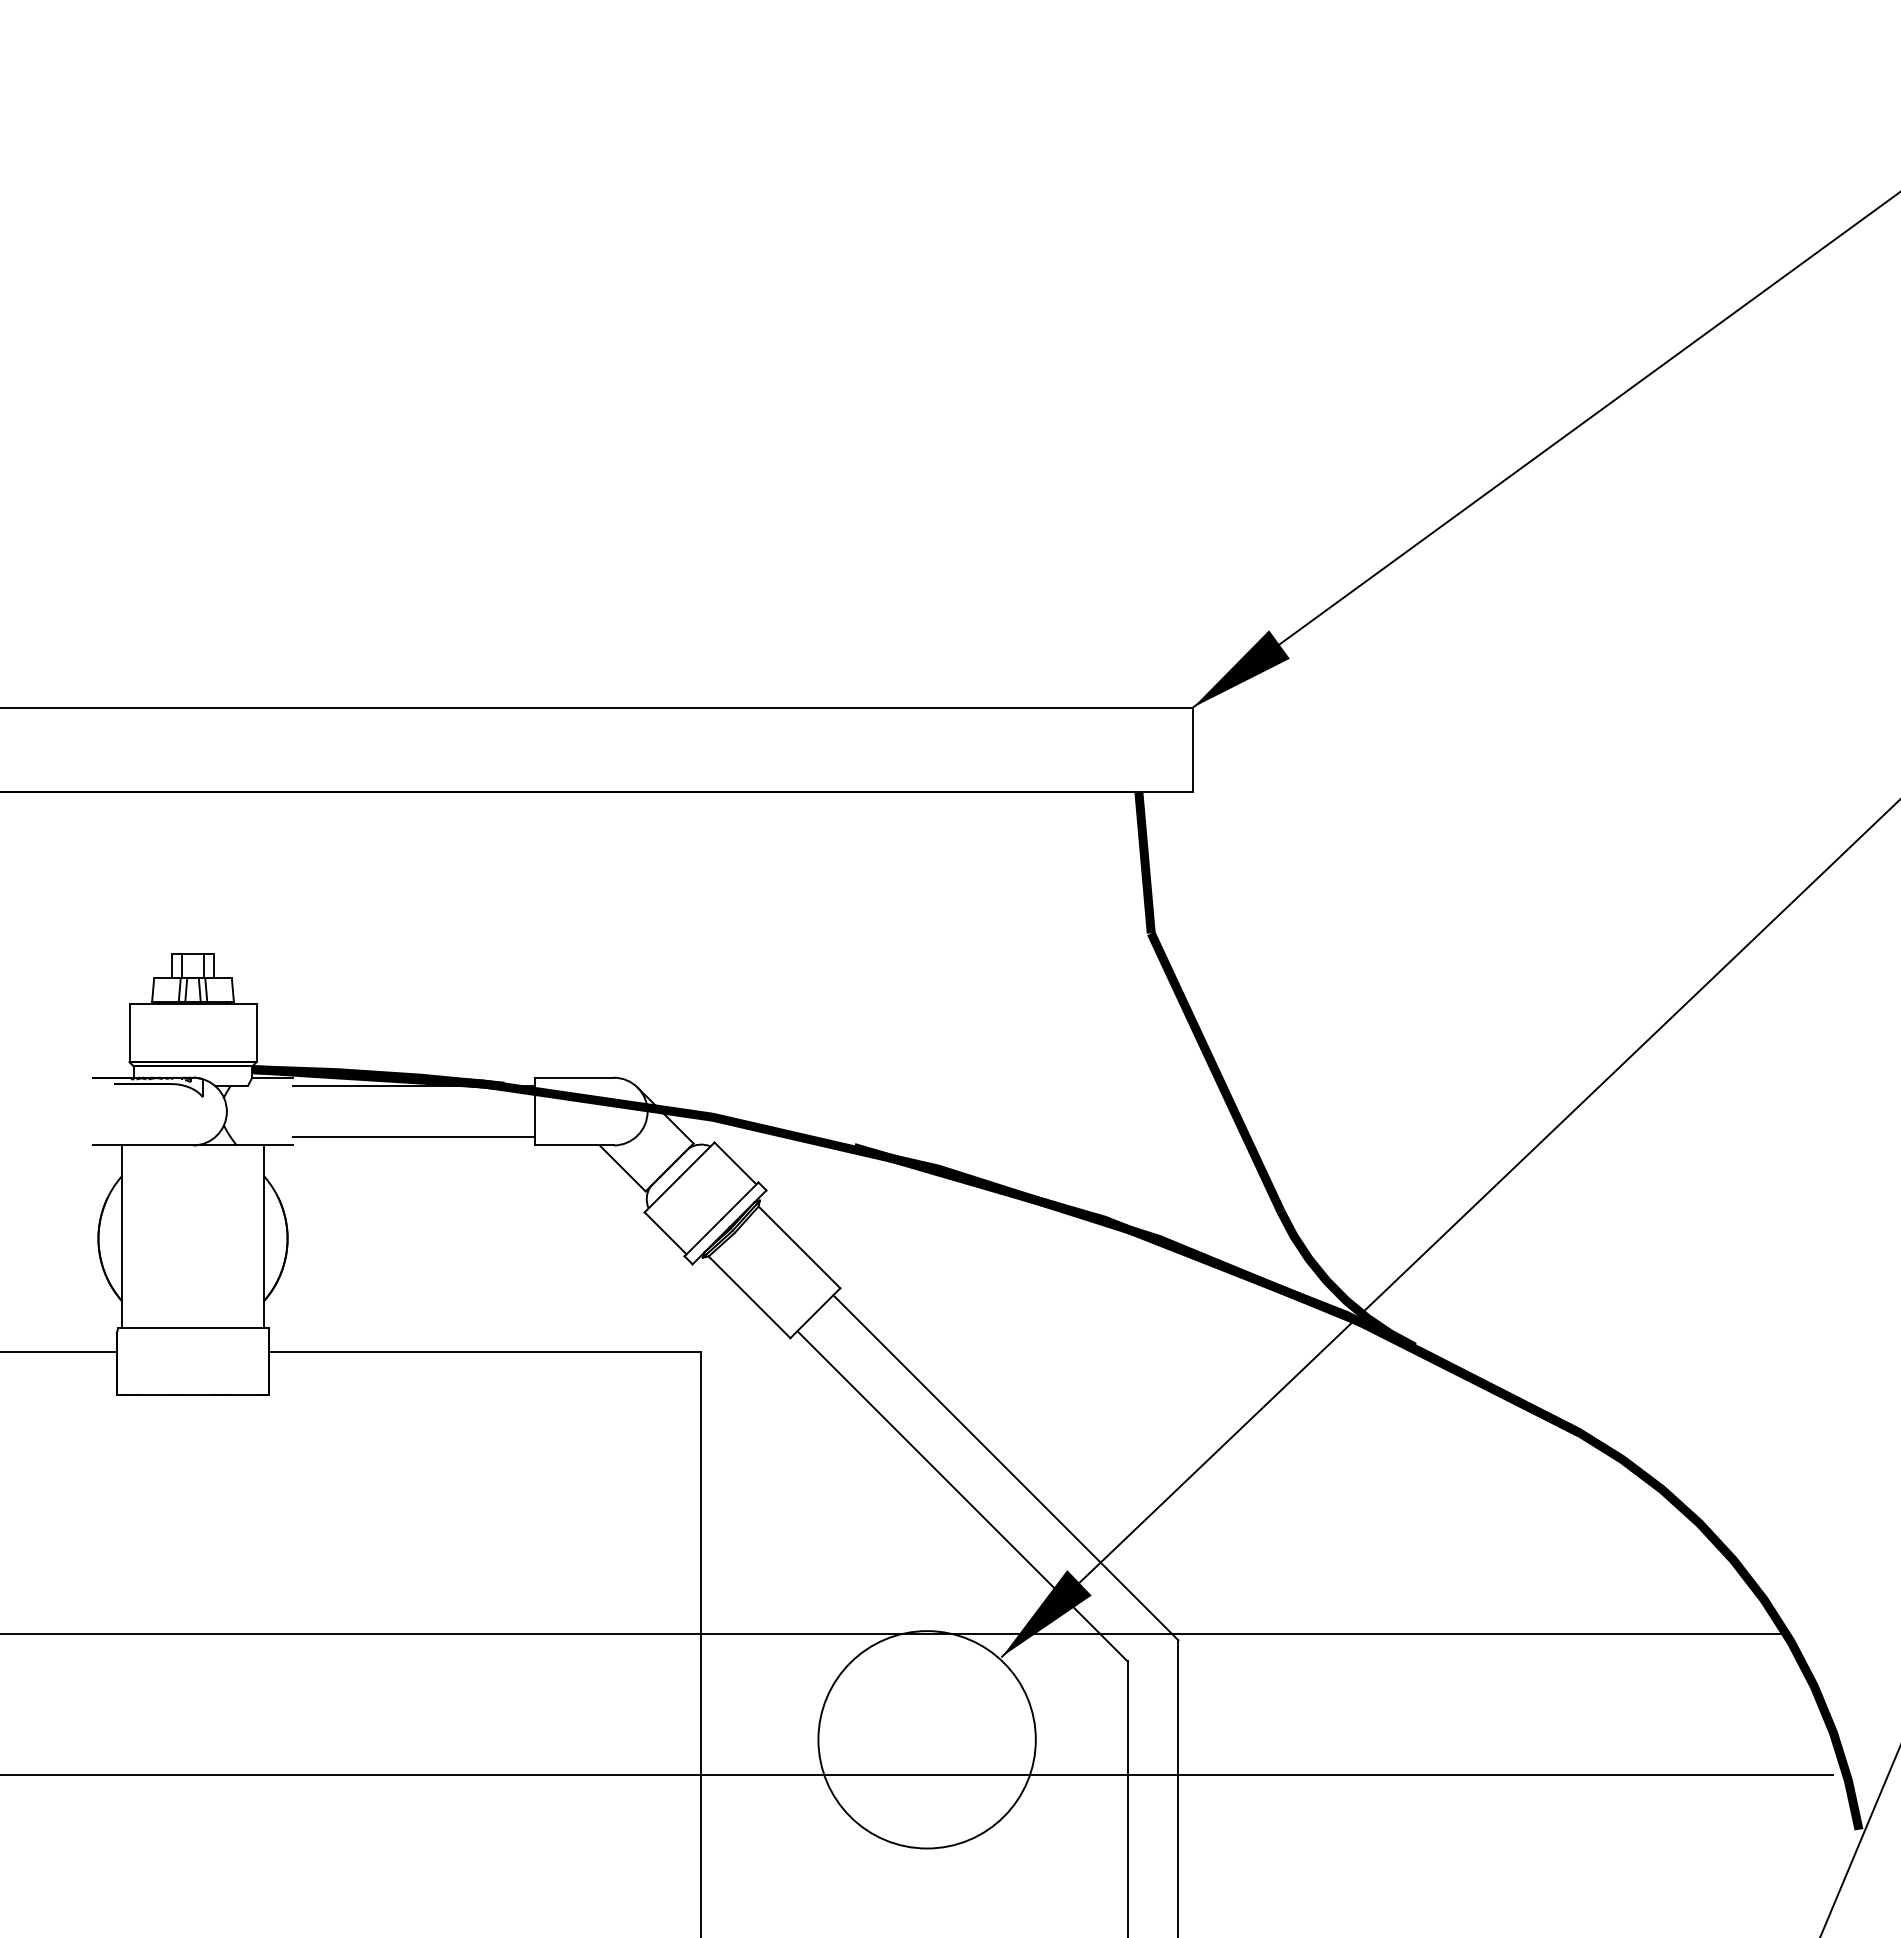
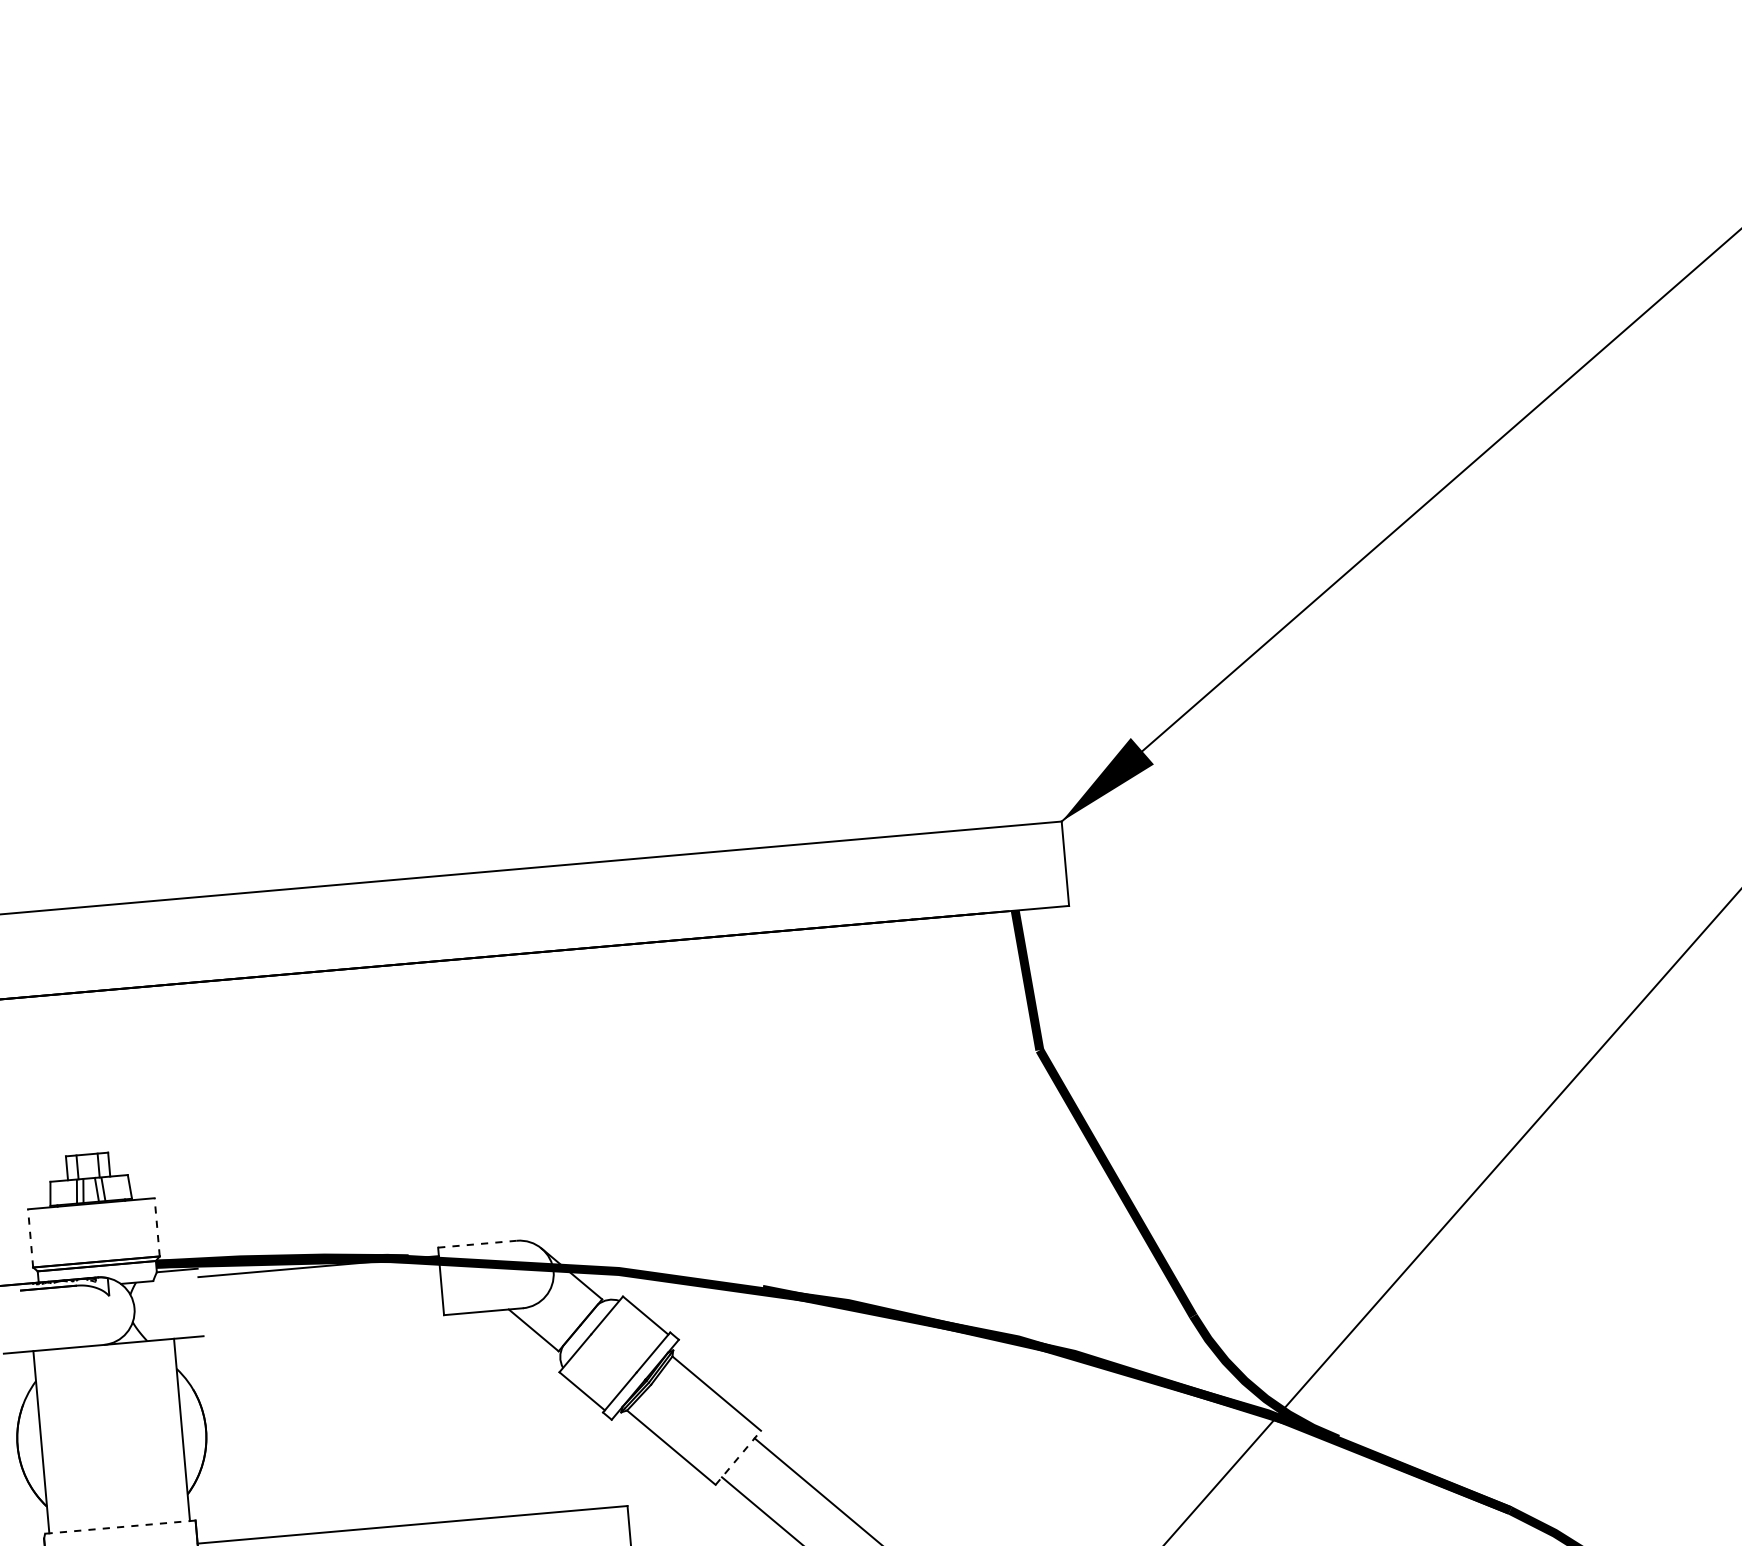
line: (129, 1032) -> (30, 1237), solid -> dashed
line: (256, 1032) -> (157, 1226), solid -> dashed
line: (574, 1077) -> (477, 1243), solid -> dashed
line: (413, 1137) -> (322, 1317), removed
line: (815, 1312) -> (738, 1457), solid -> dashed
line: (193, 1328) -> (120, 1527), solid -> dashed

